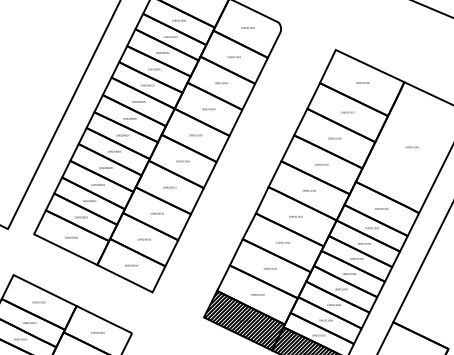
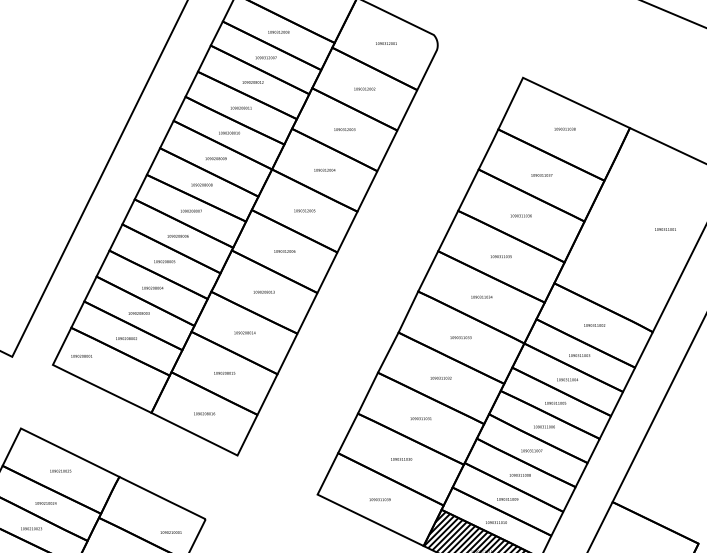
text: (411, 147) -> (664, 229), moved
text: (71, 237) -> (81, 355), moved
hatch: (244, 320) -> (380, 499), removed
text: (97, 332) -> (170, 532), moved

